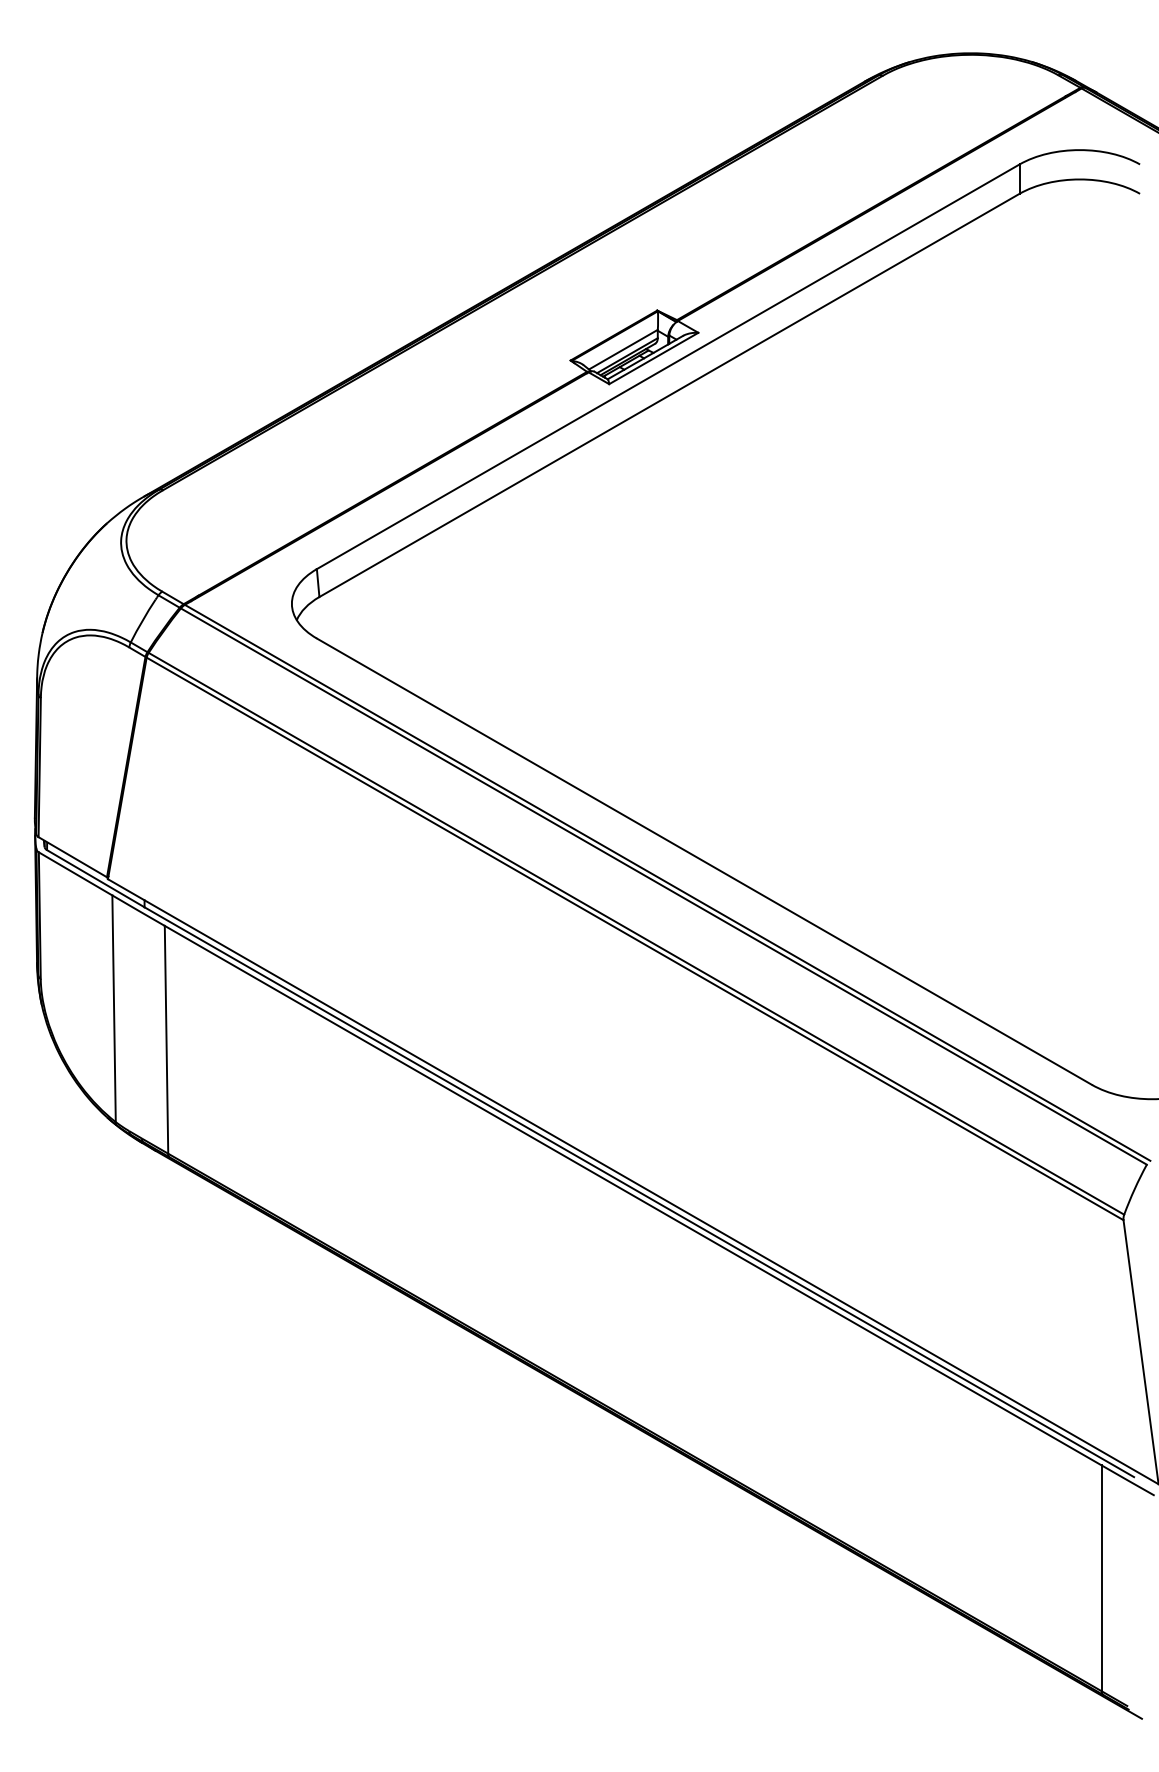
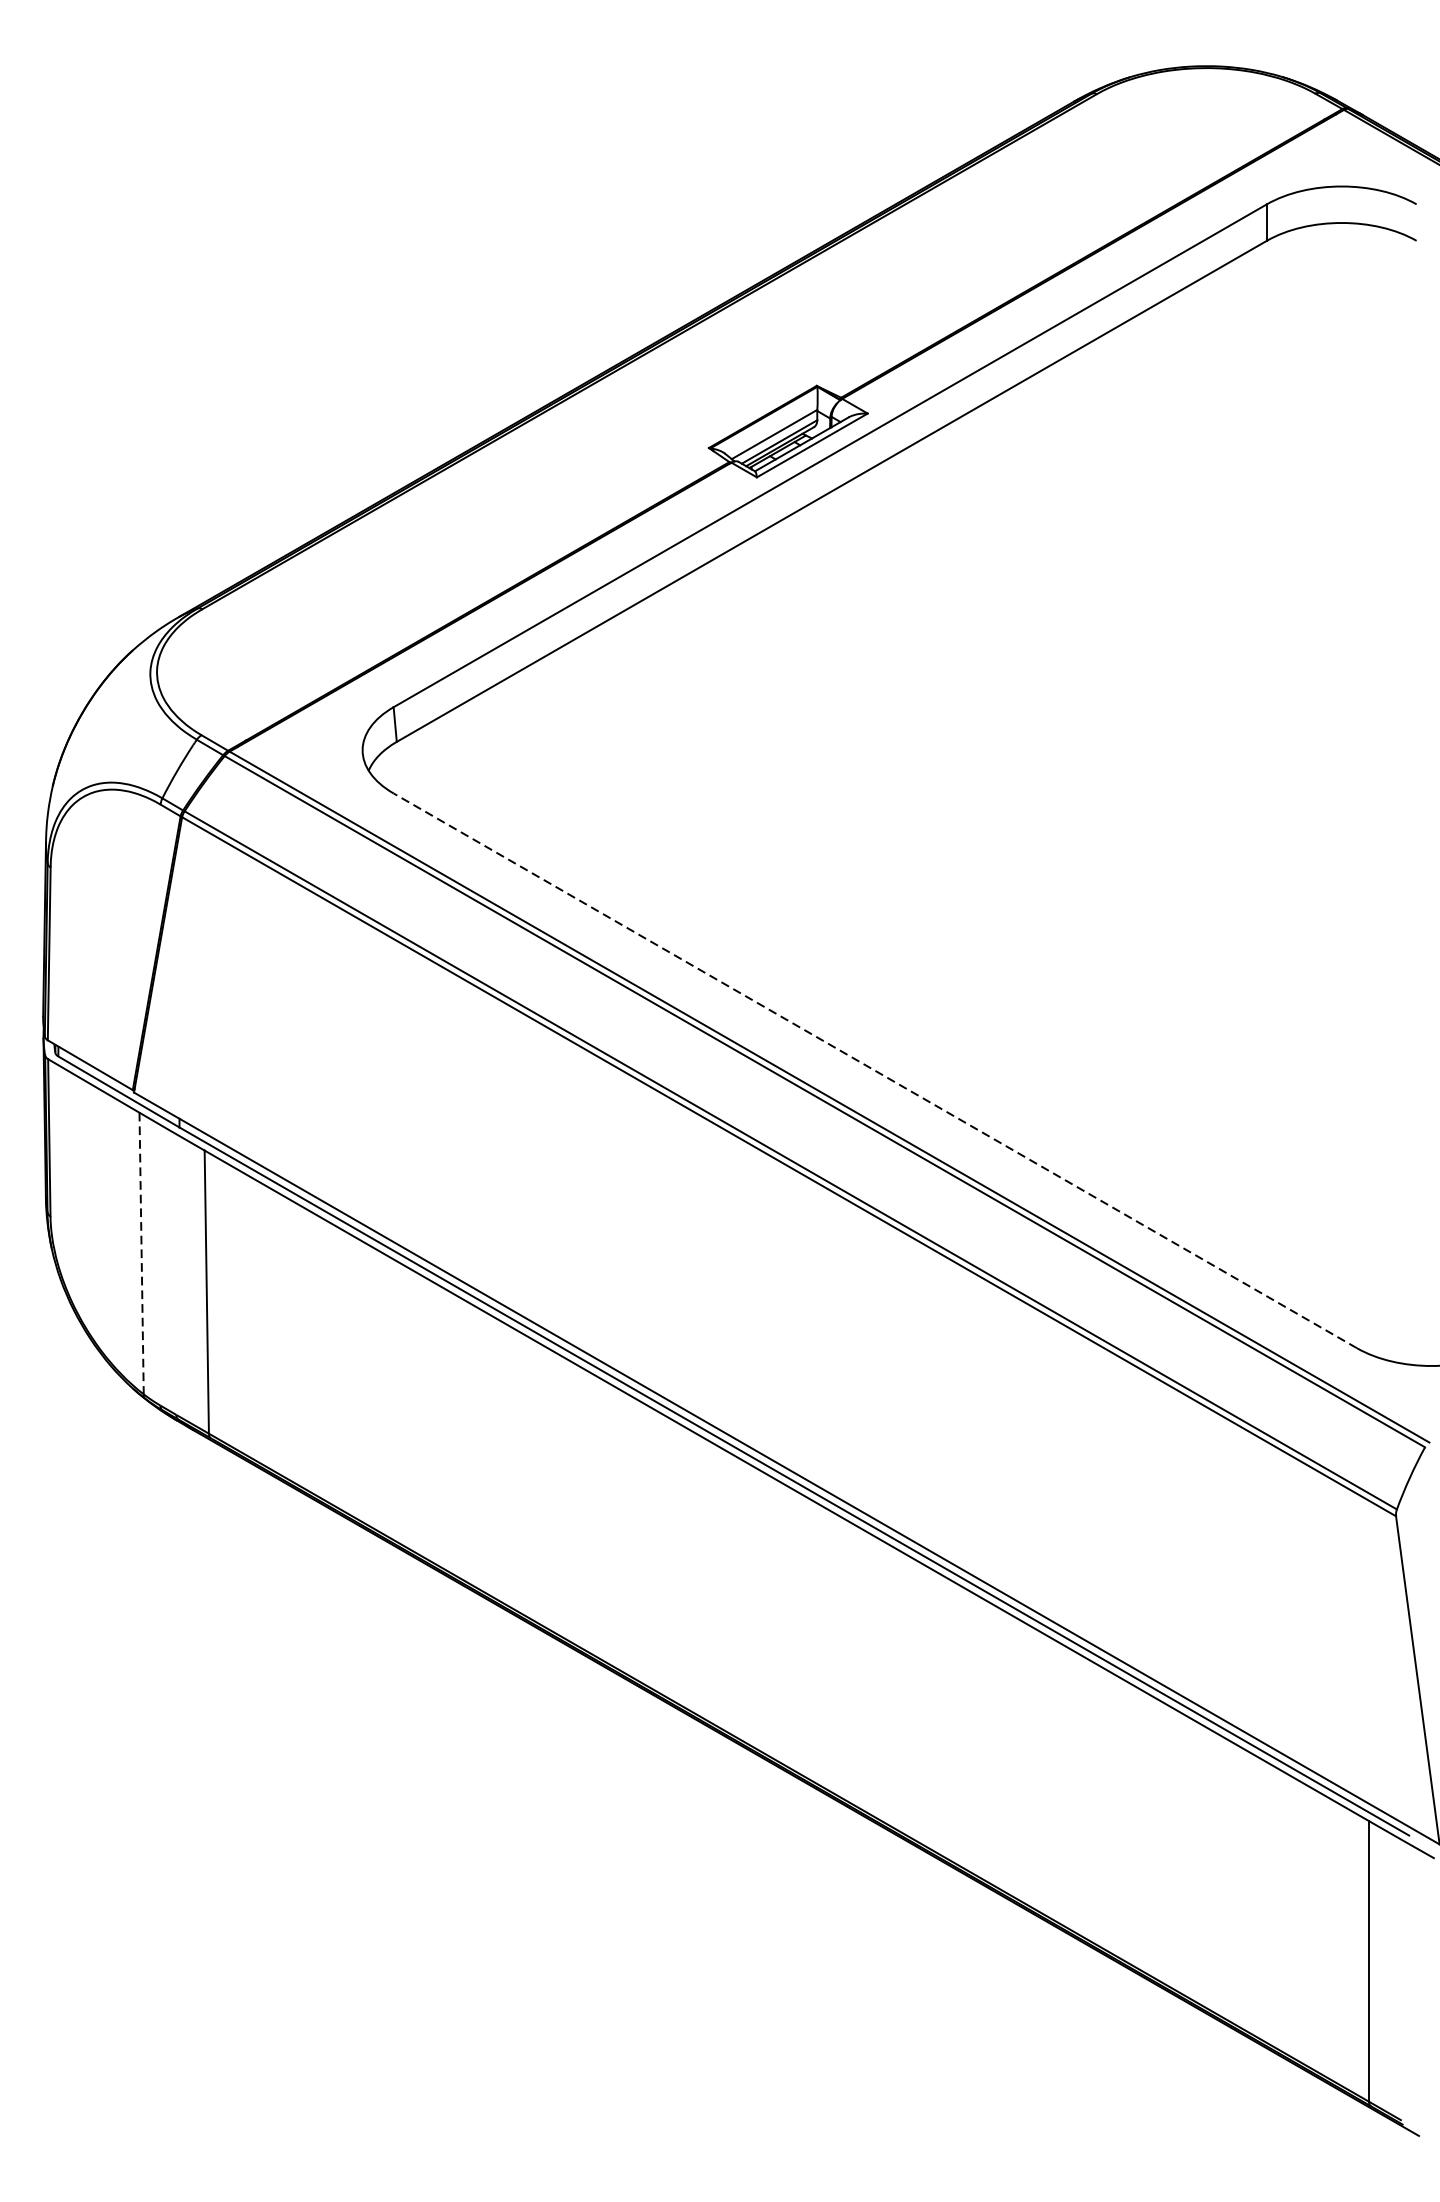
line: (703, 861) -> (874, 1070), solid -> dashed
line: (114, 1009) -> (142, 1254), solid -> dashed

